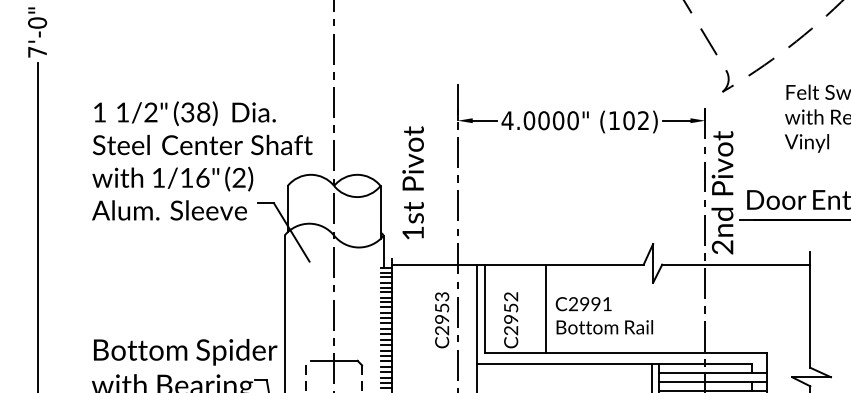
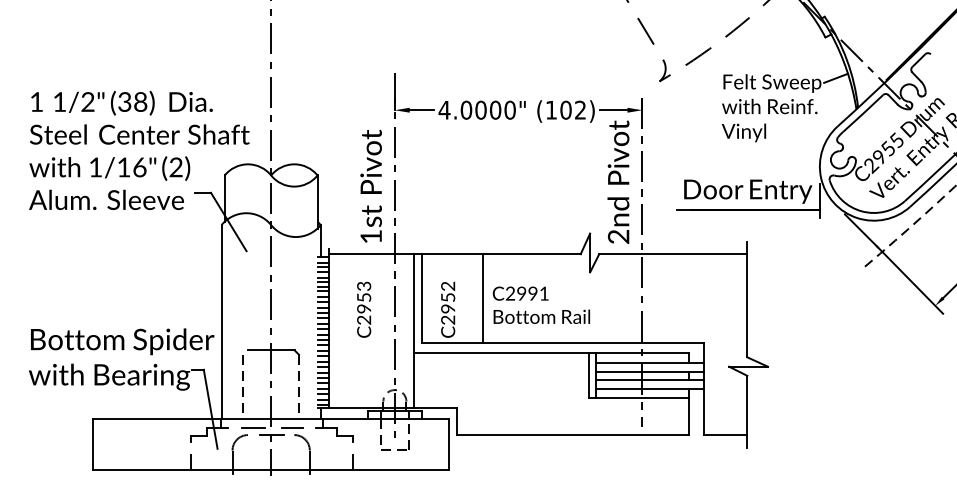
text: (412, 181) -> (370, 185), moved
text: (722, 191) -> (618, 181), moved
text: (442, 319) -> (364, 309), moved

